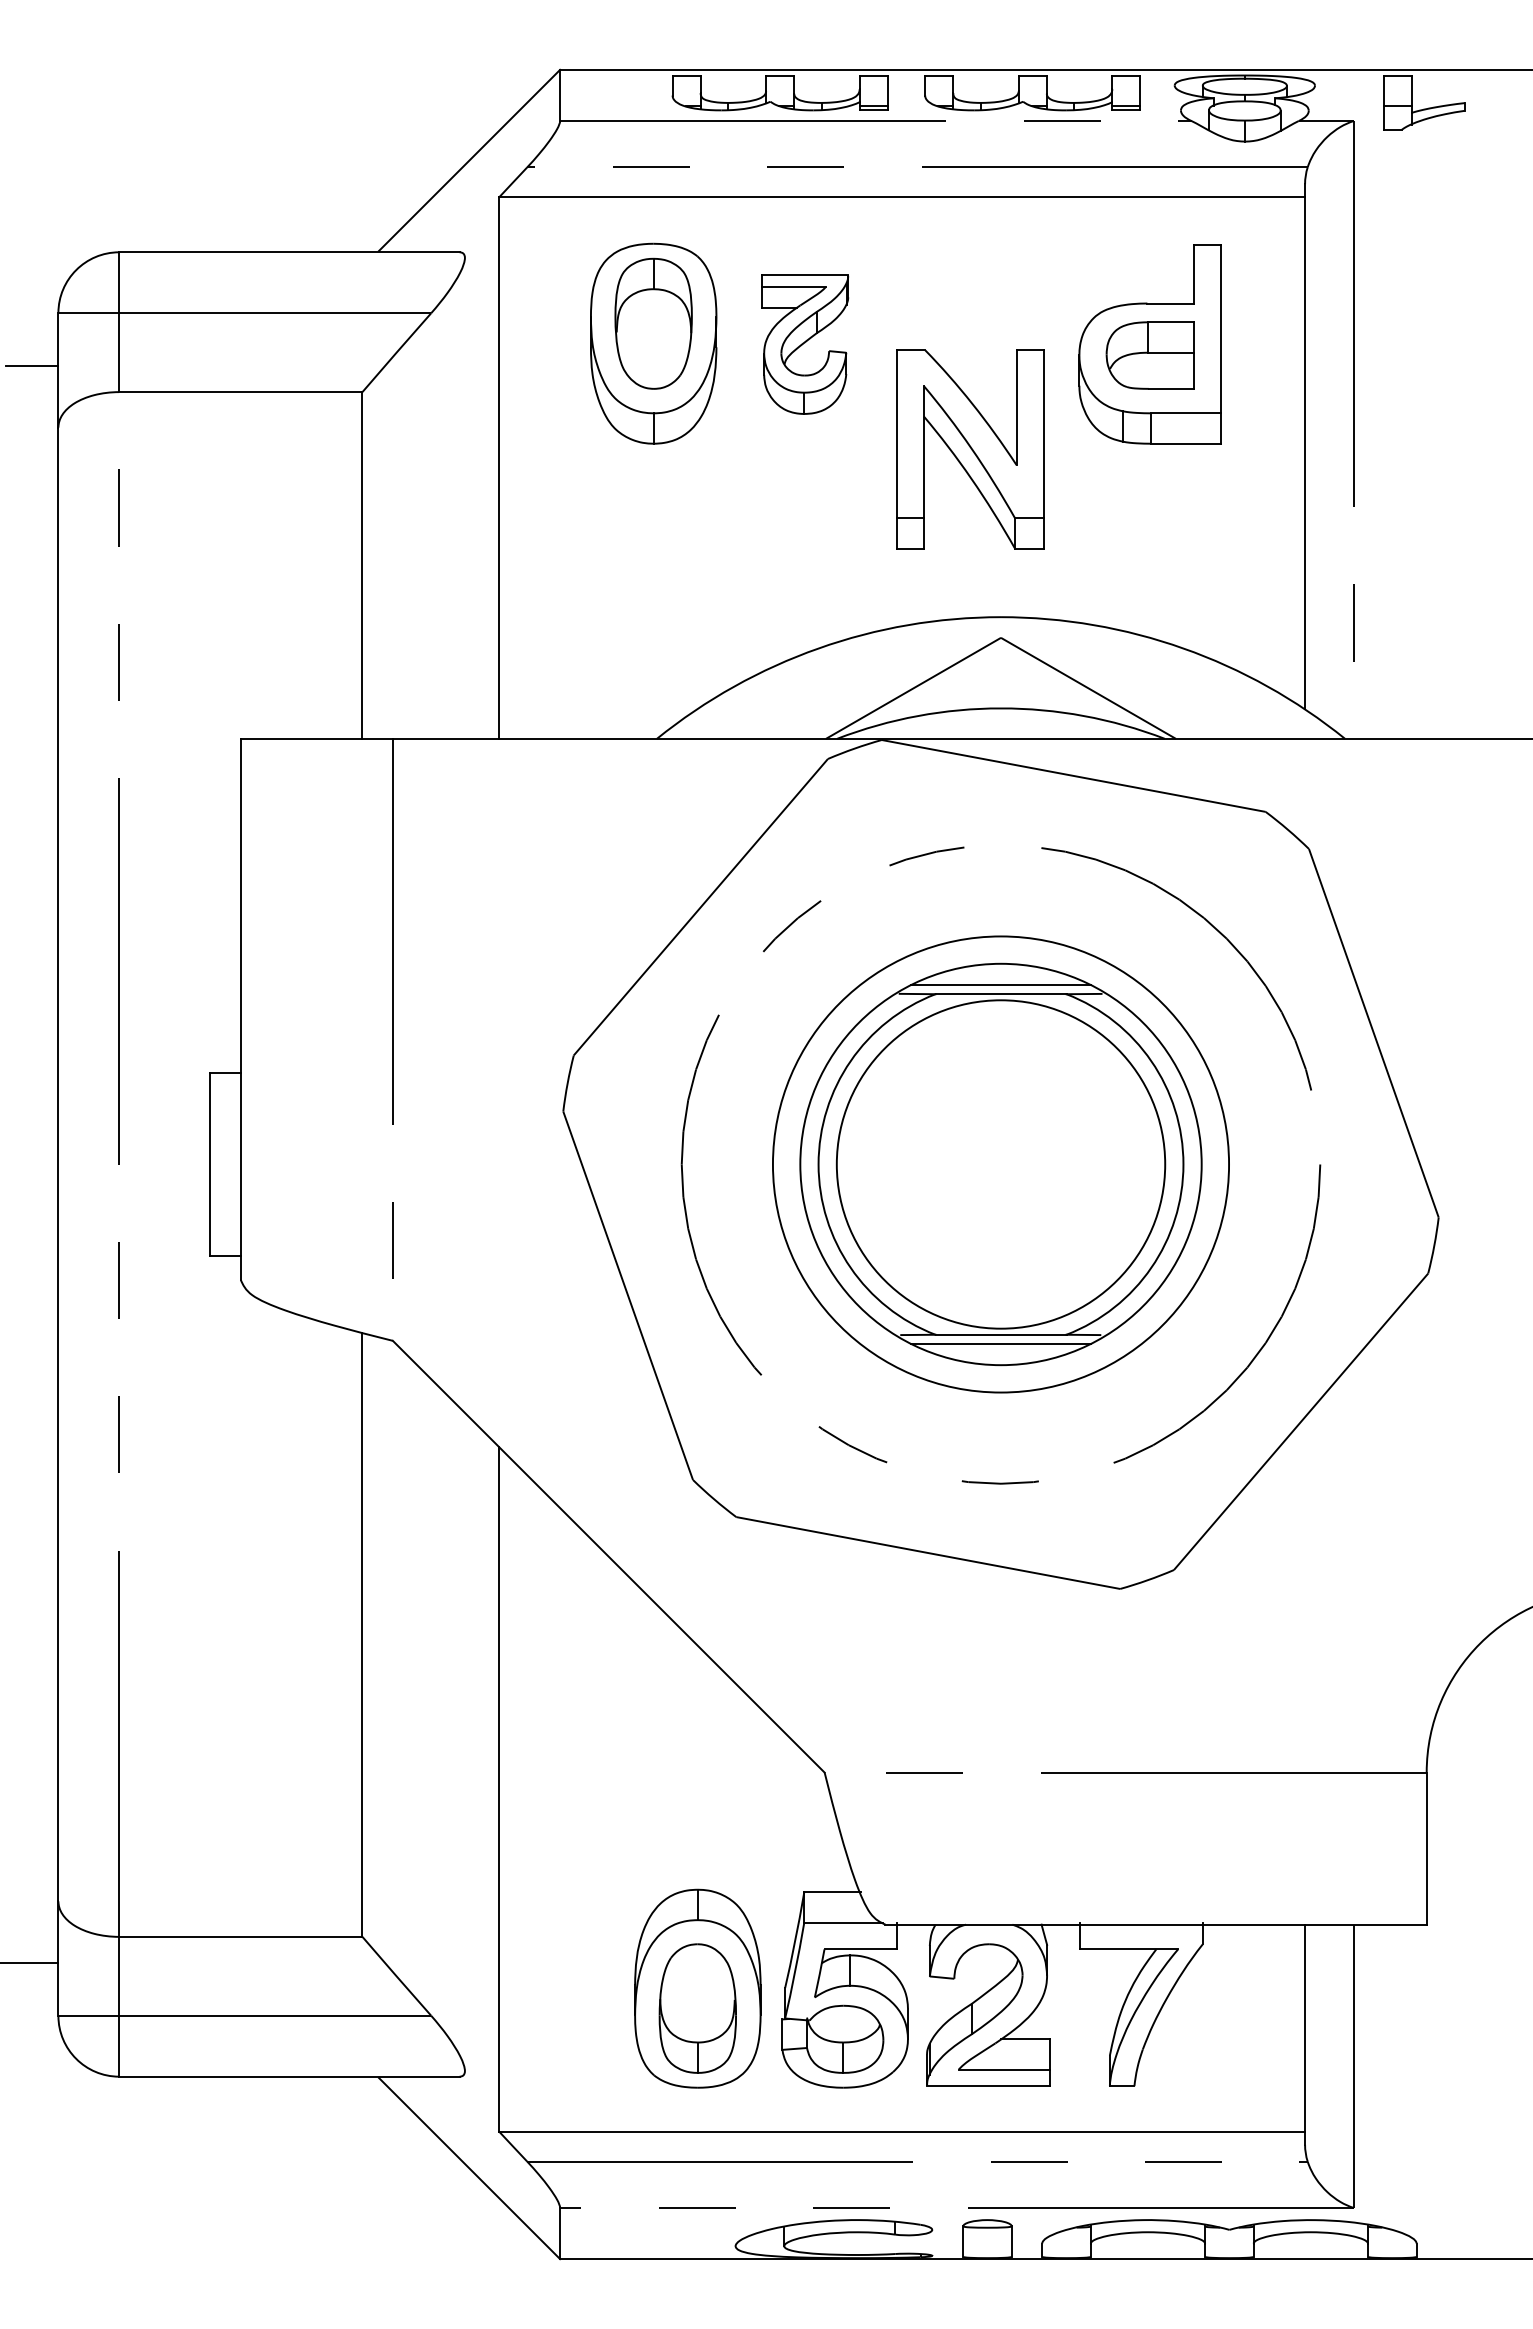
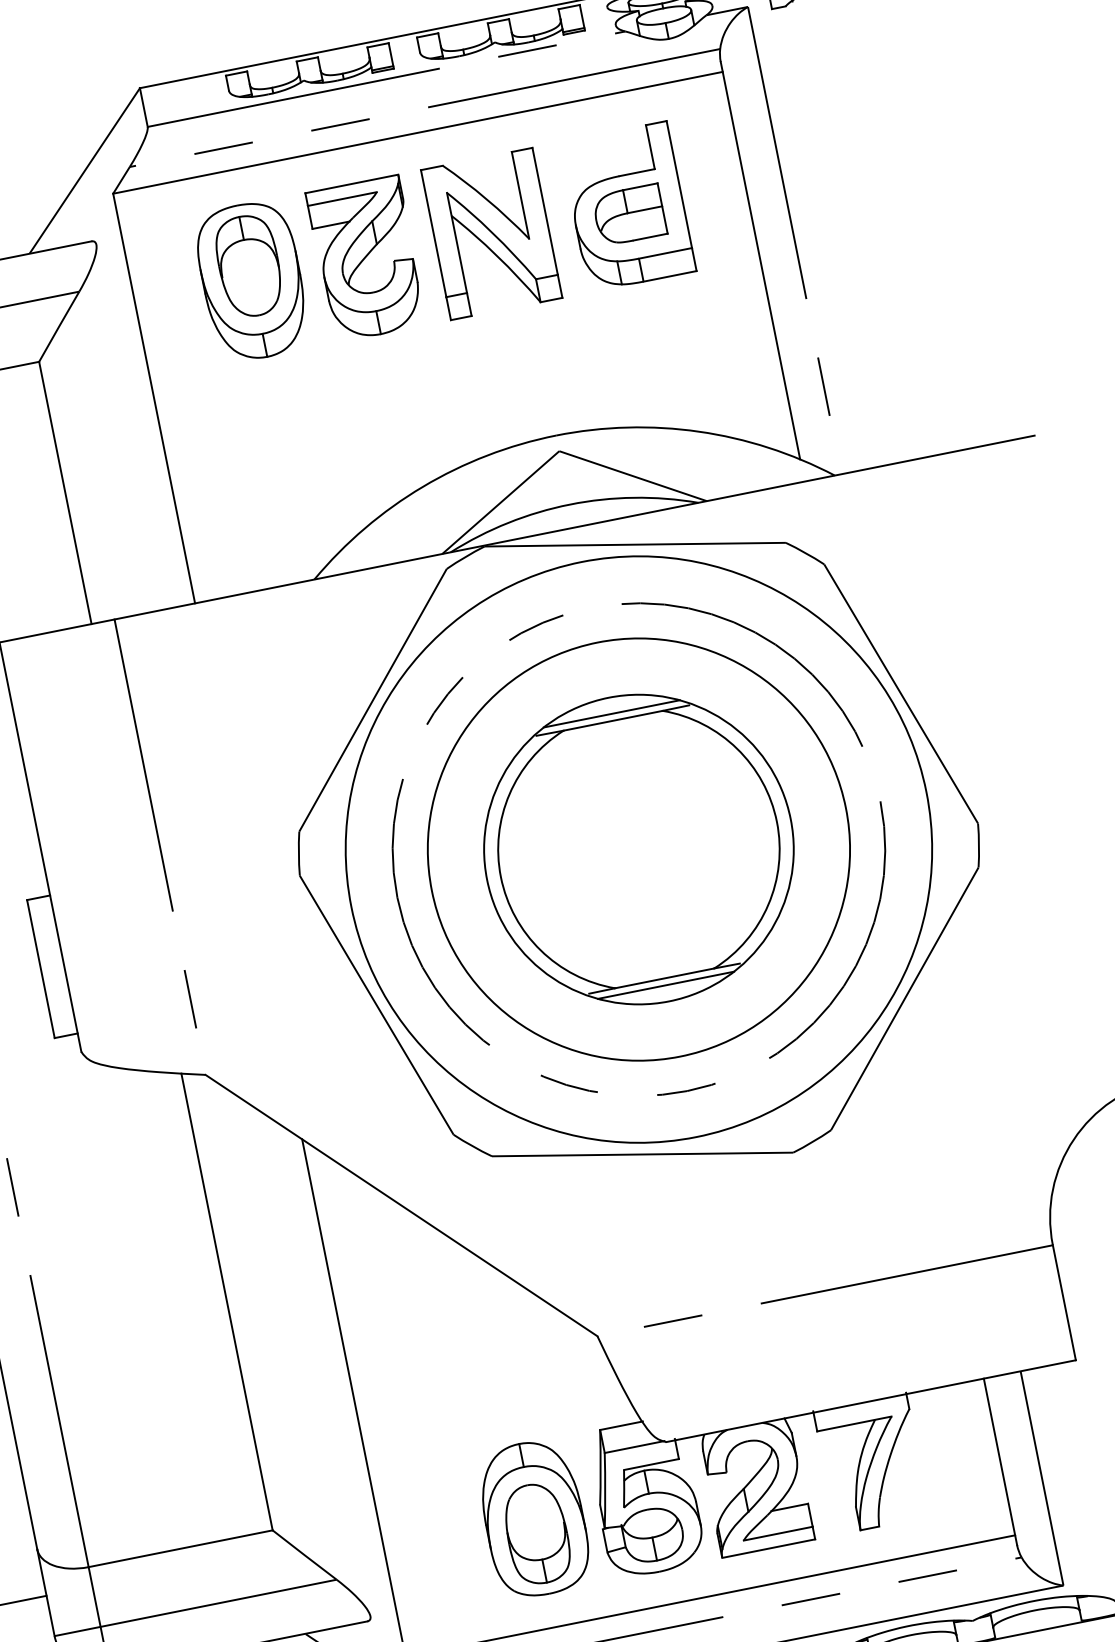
part: (805, 344) -> (367, 258), size x1.43
part: (970, 449) -> (491, 233), moved
circle: (1000, 1164) -> (638, 849), size x1.67
circle: (1000, 1164) -> (638, 849), size x1.67

